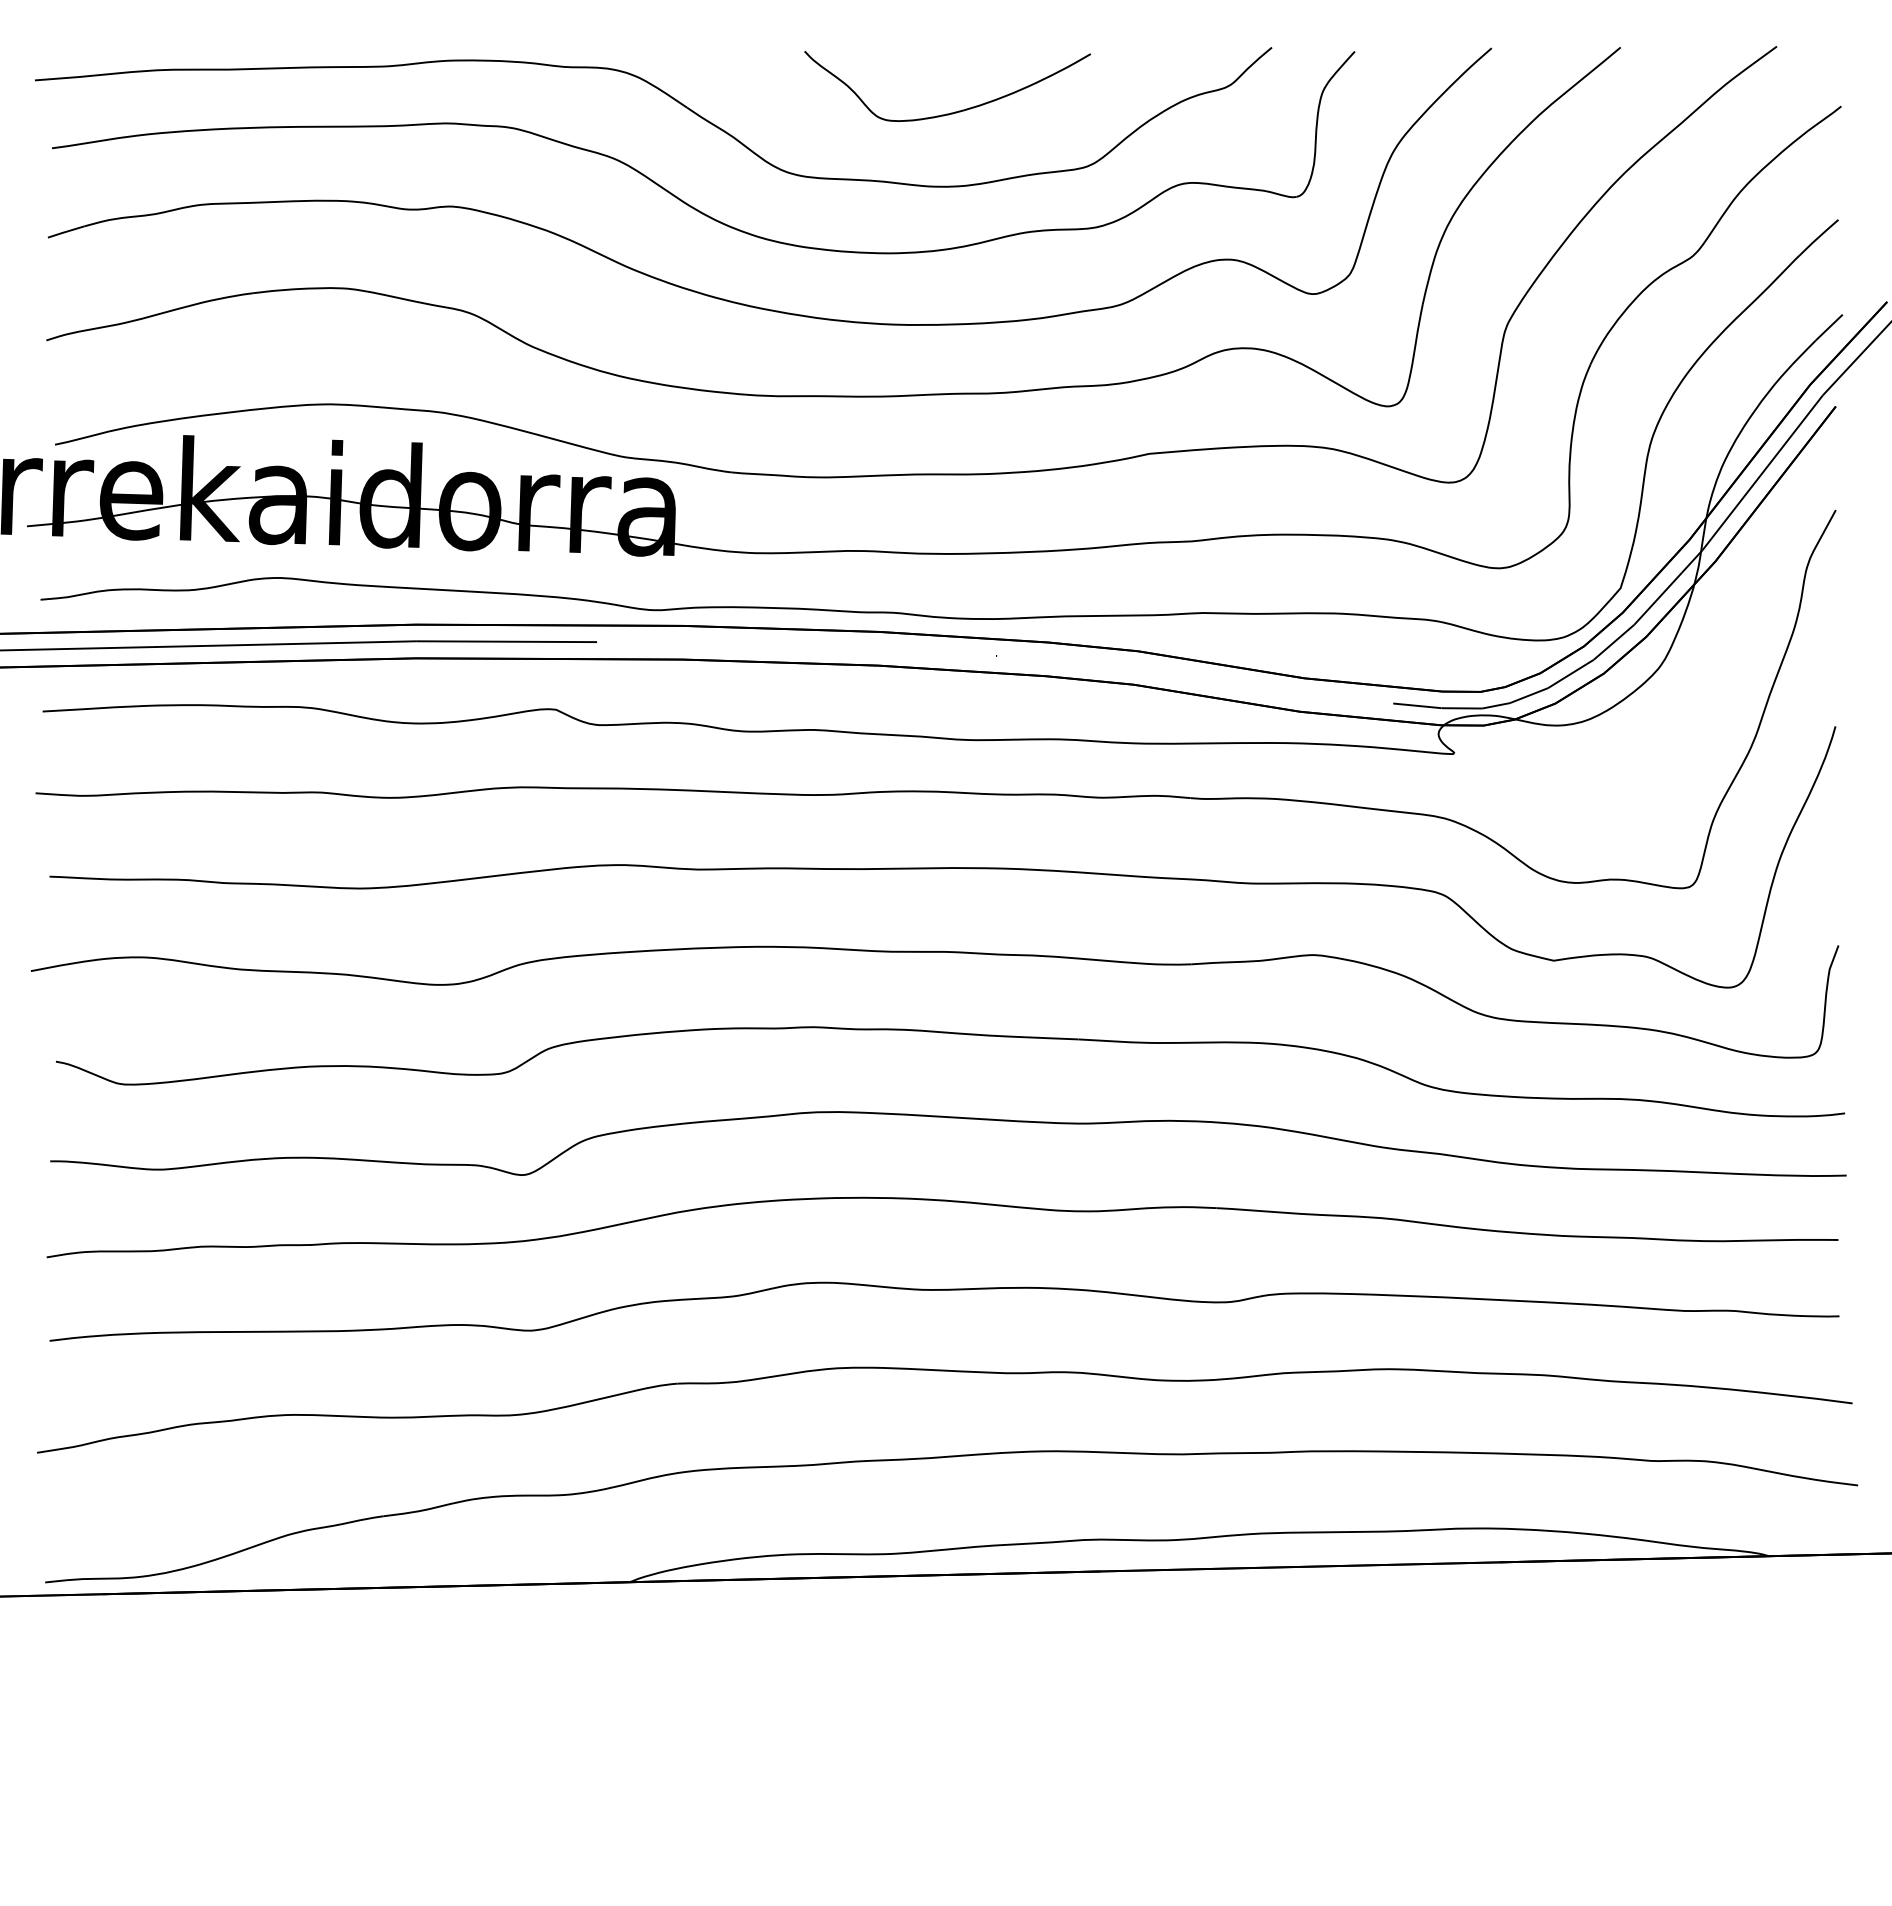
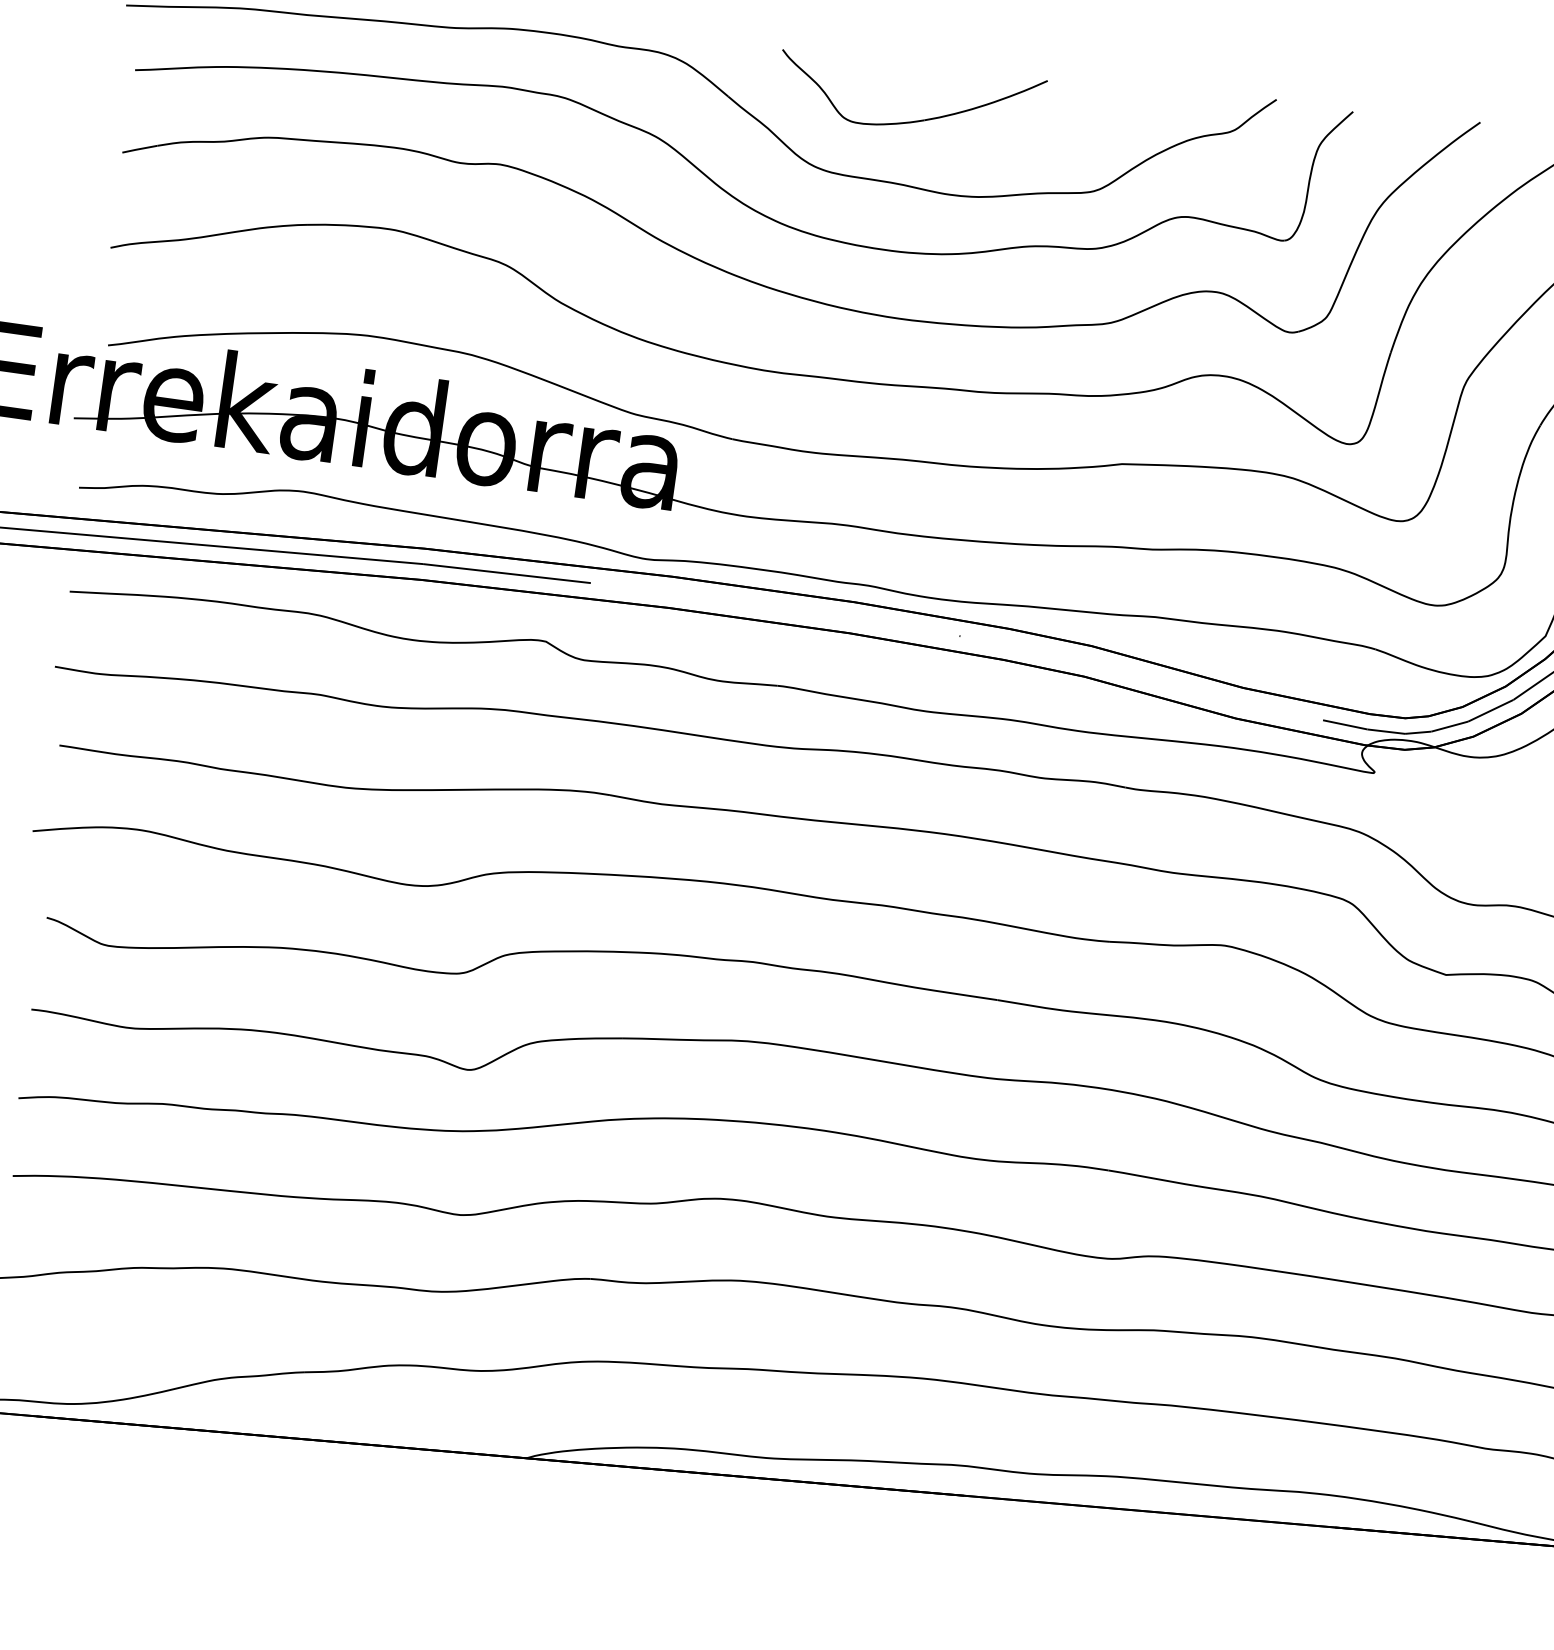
part: (954, 111) -> (915, 120), moved

